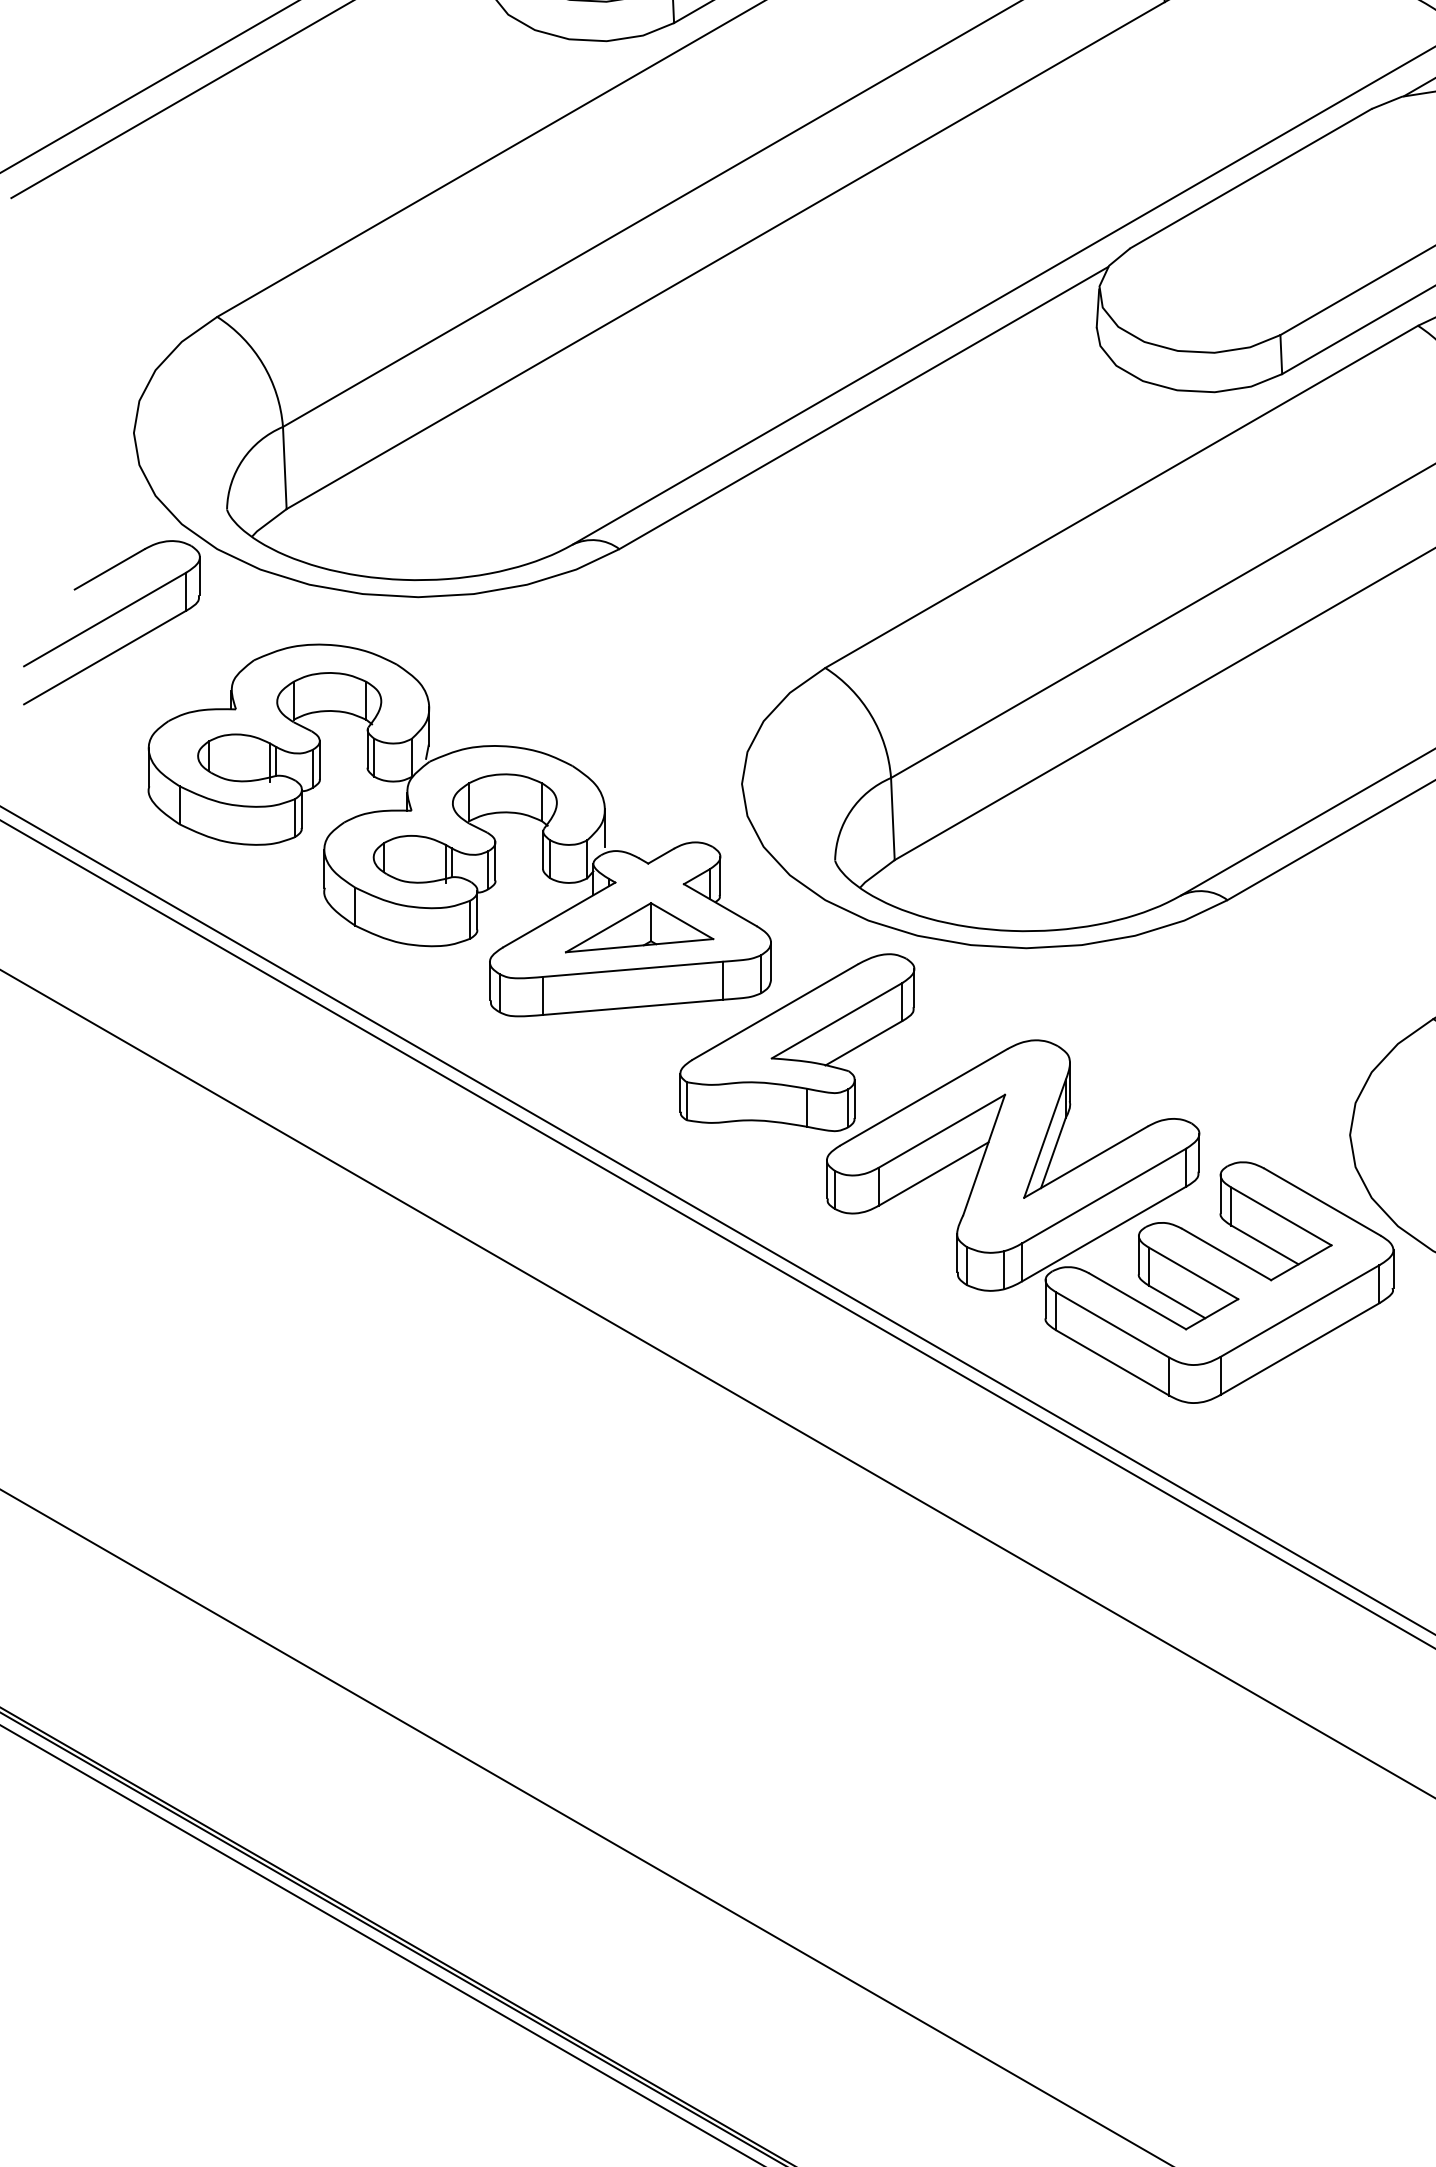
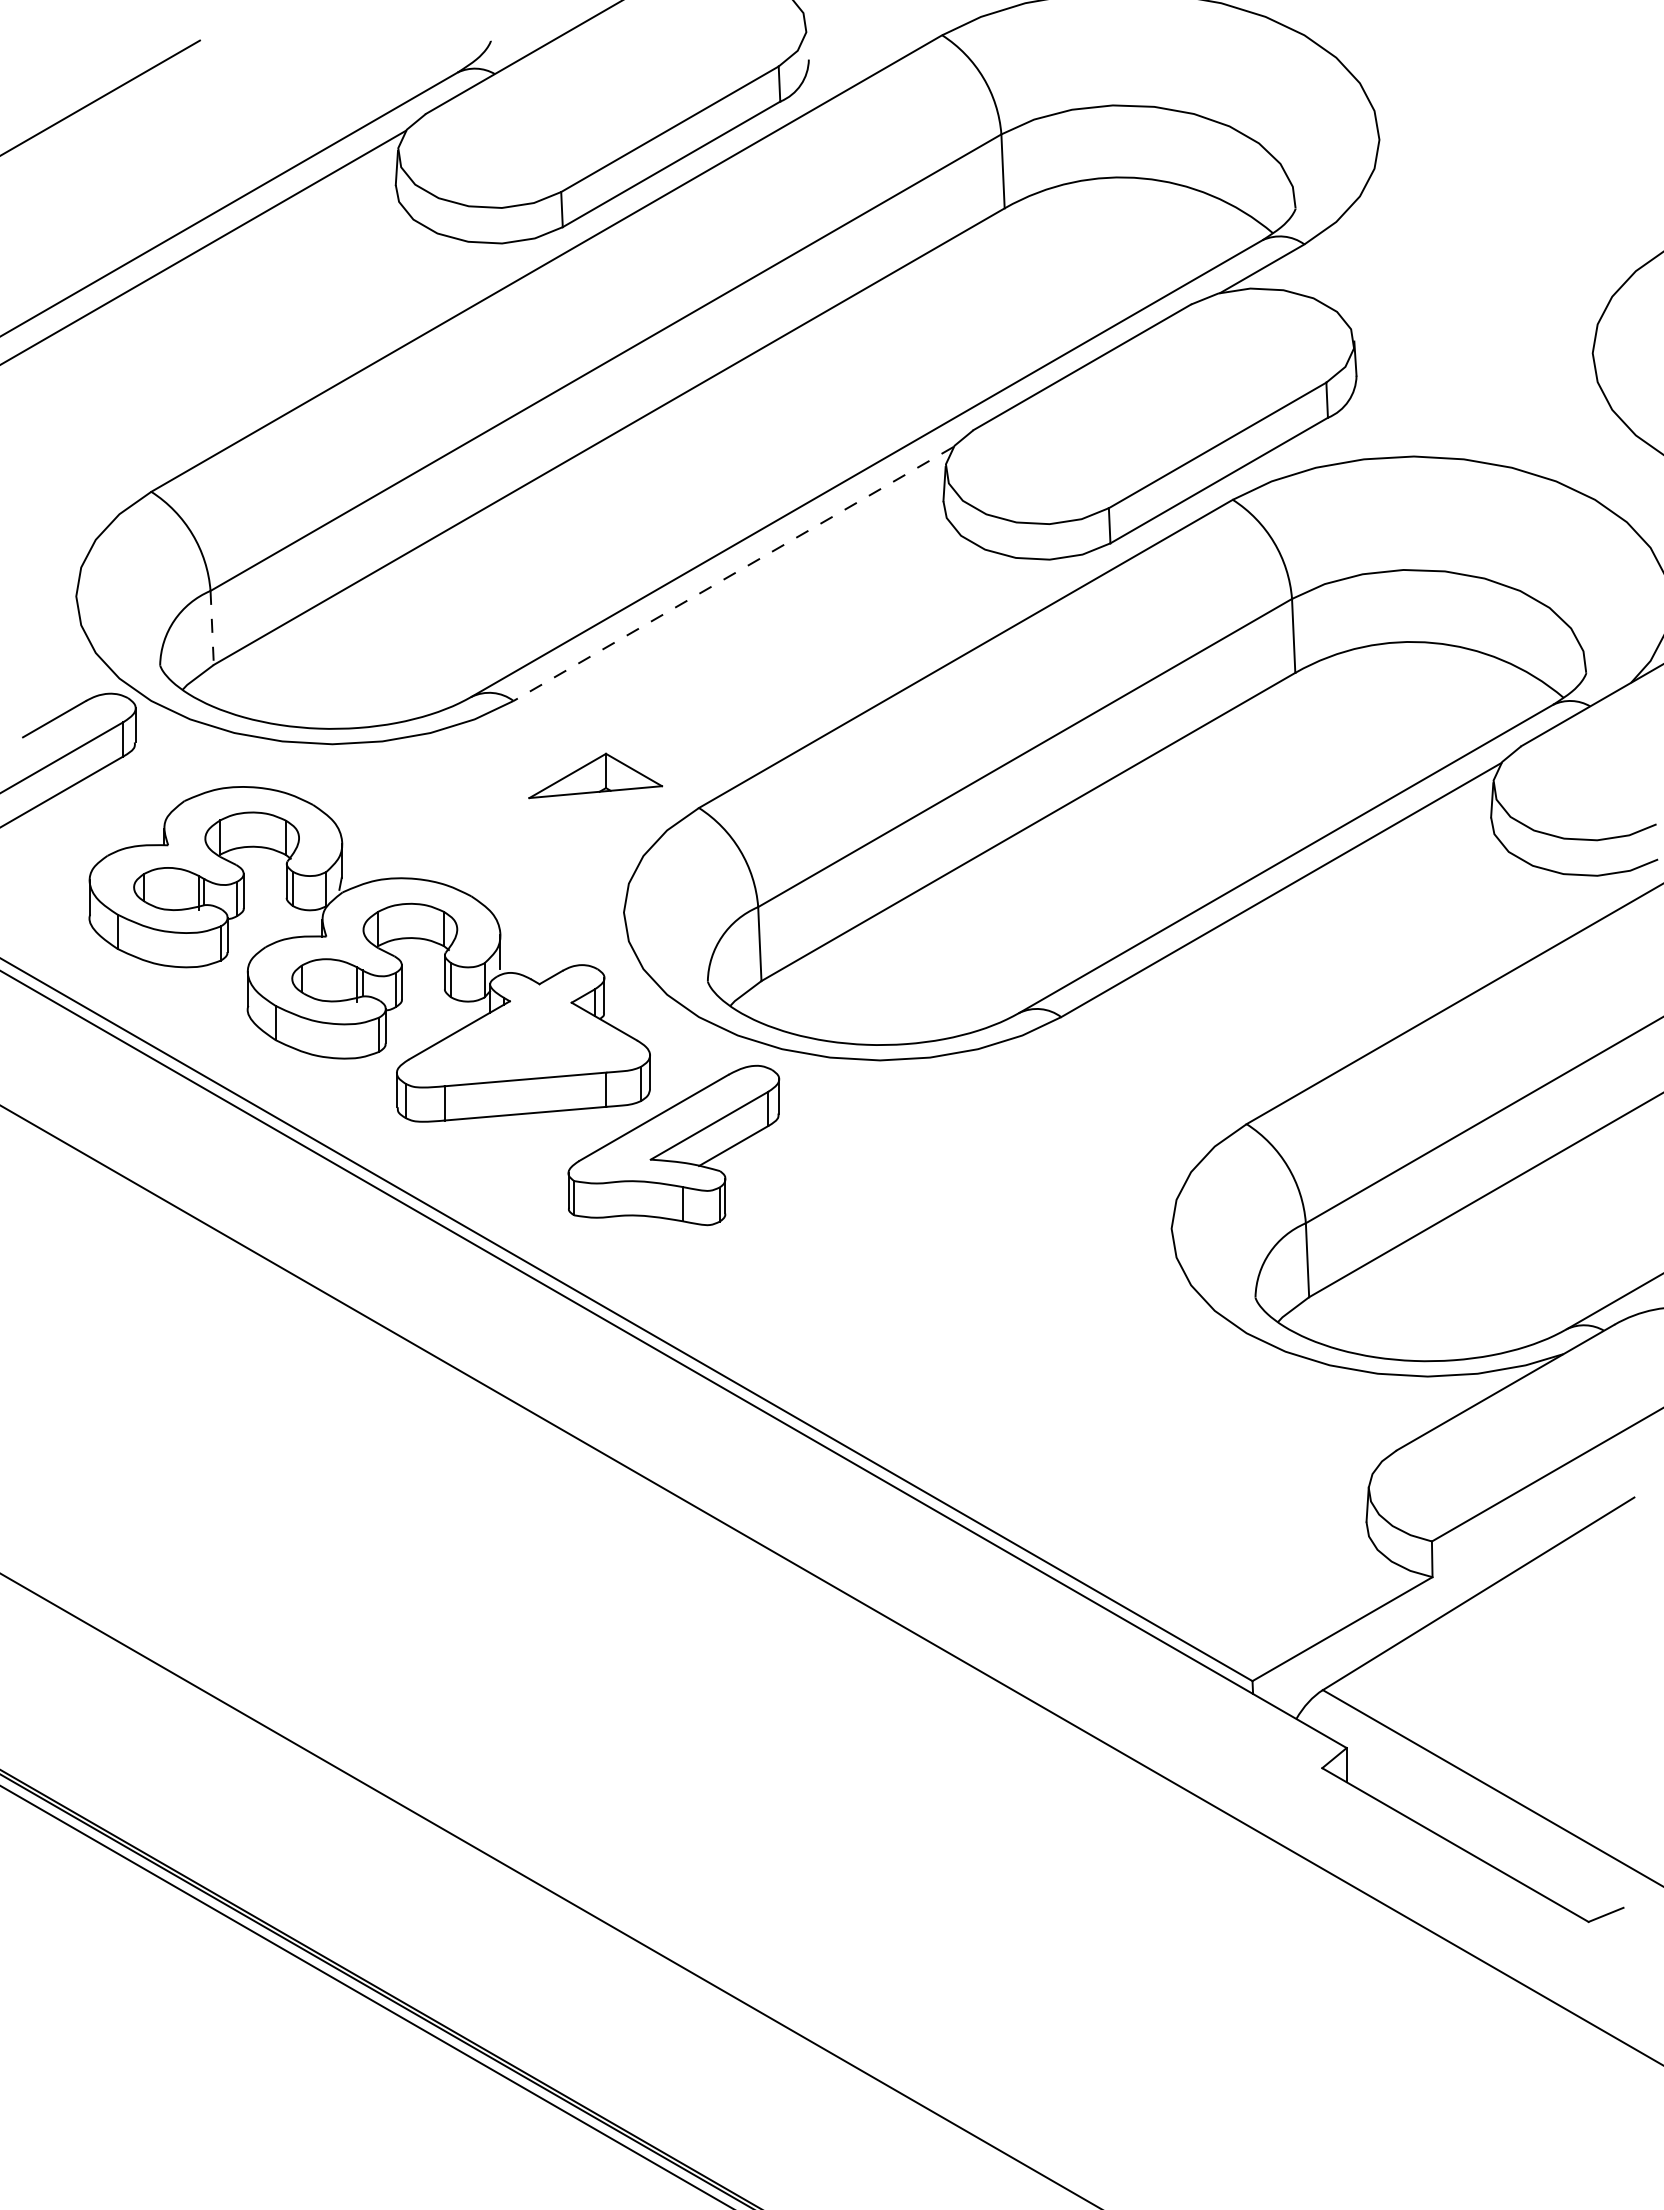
line: (863, 408) -> (733, 574), solid -> dashed
line: (285, 468) -> (212, 628), solid -> dashed
part: (639, 927) -> (595, 775), moved
part: (1110, 1221) -> (955, 1306), removed

